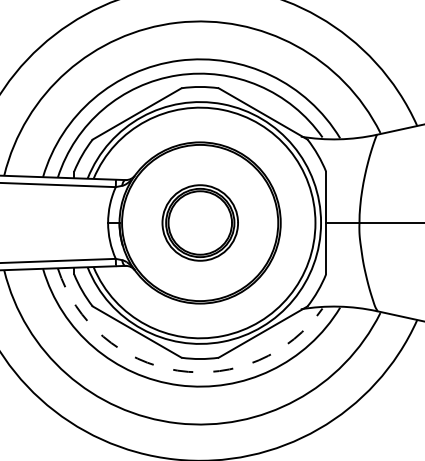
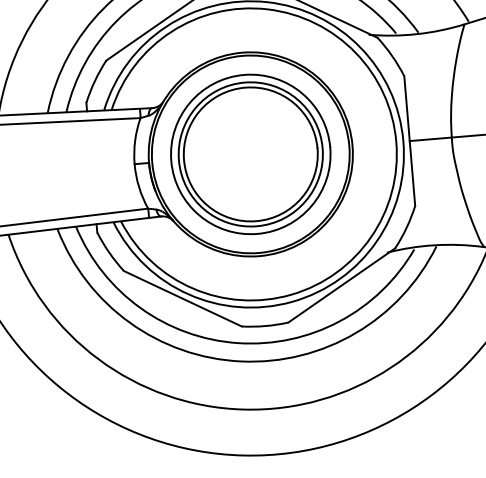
part: (200, 222) -> (251, 153), size x1.67
arc: (177, 370) -> (237, 342), dashed -> solid

